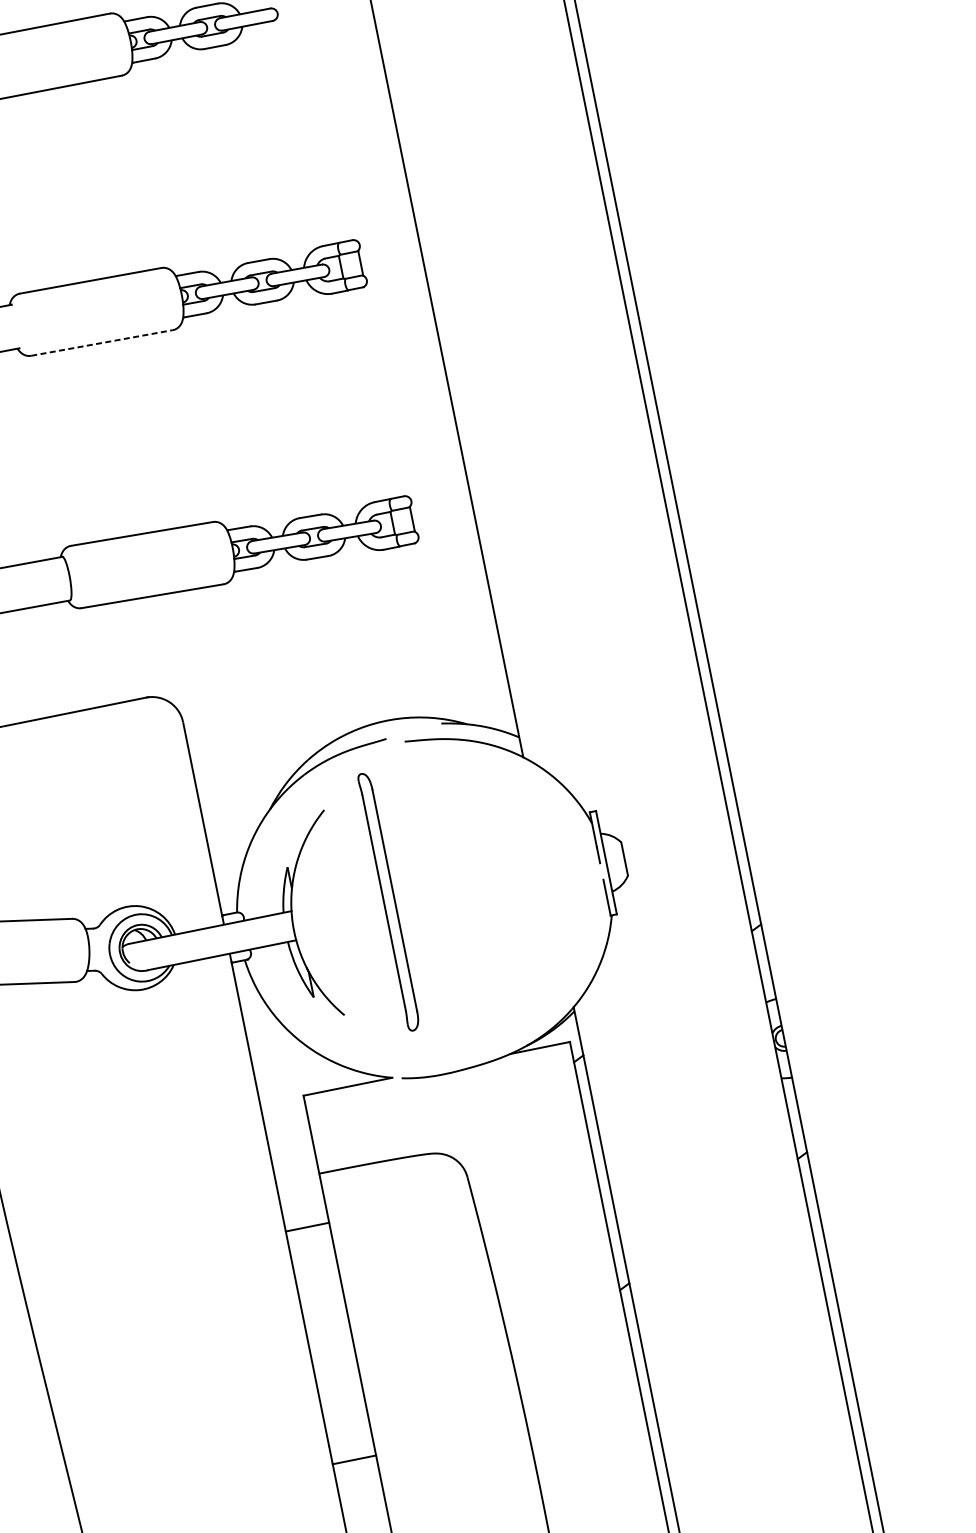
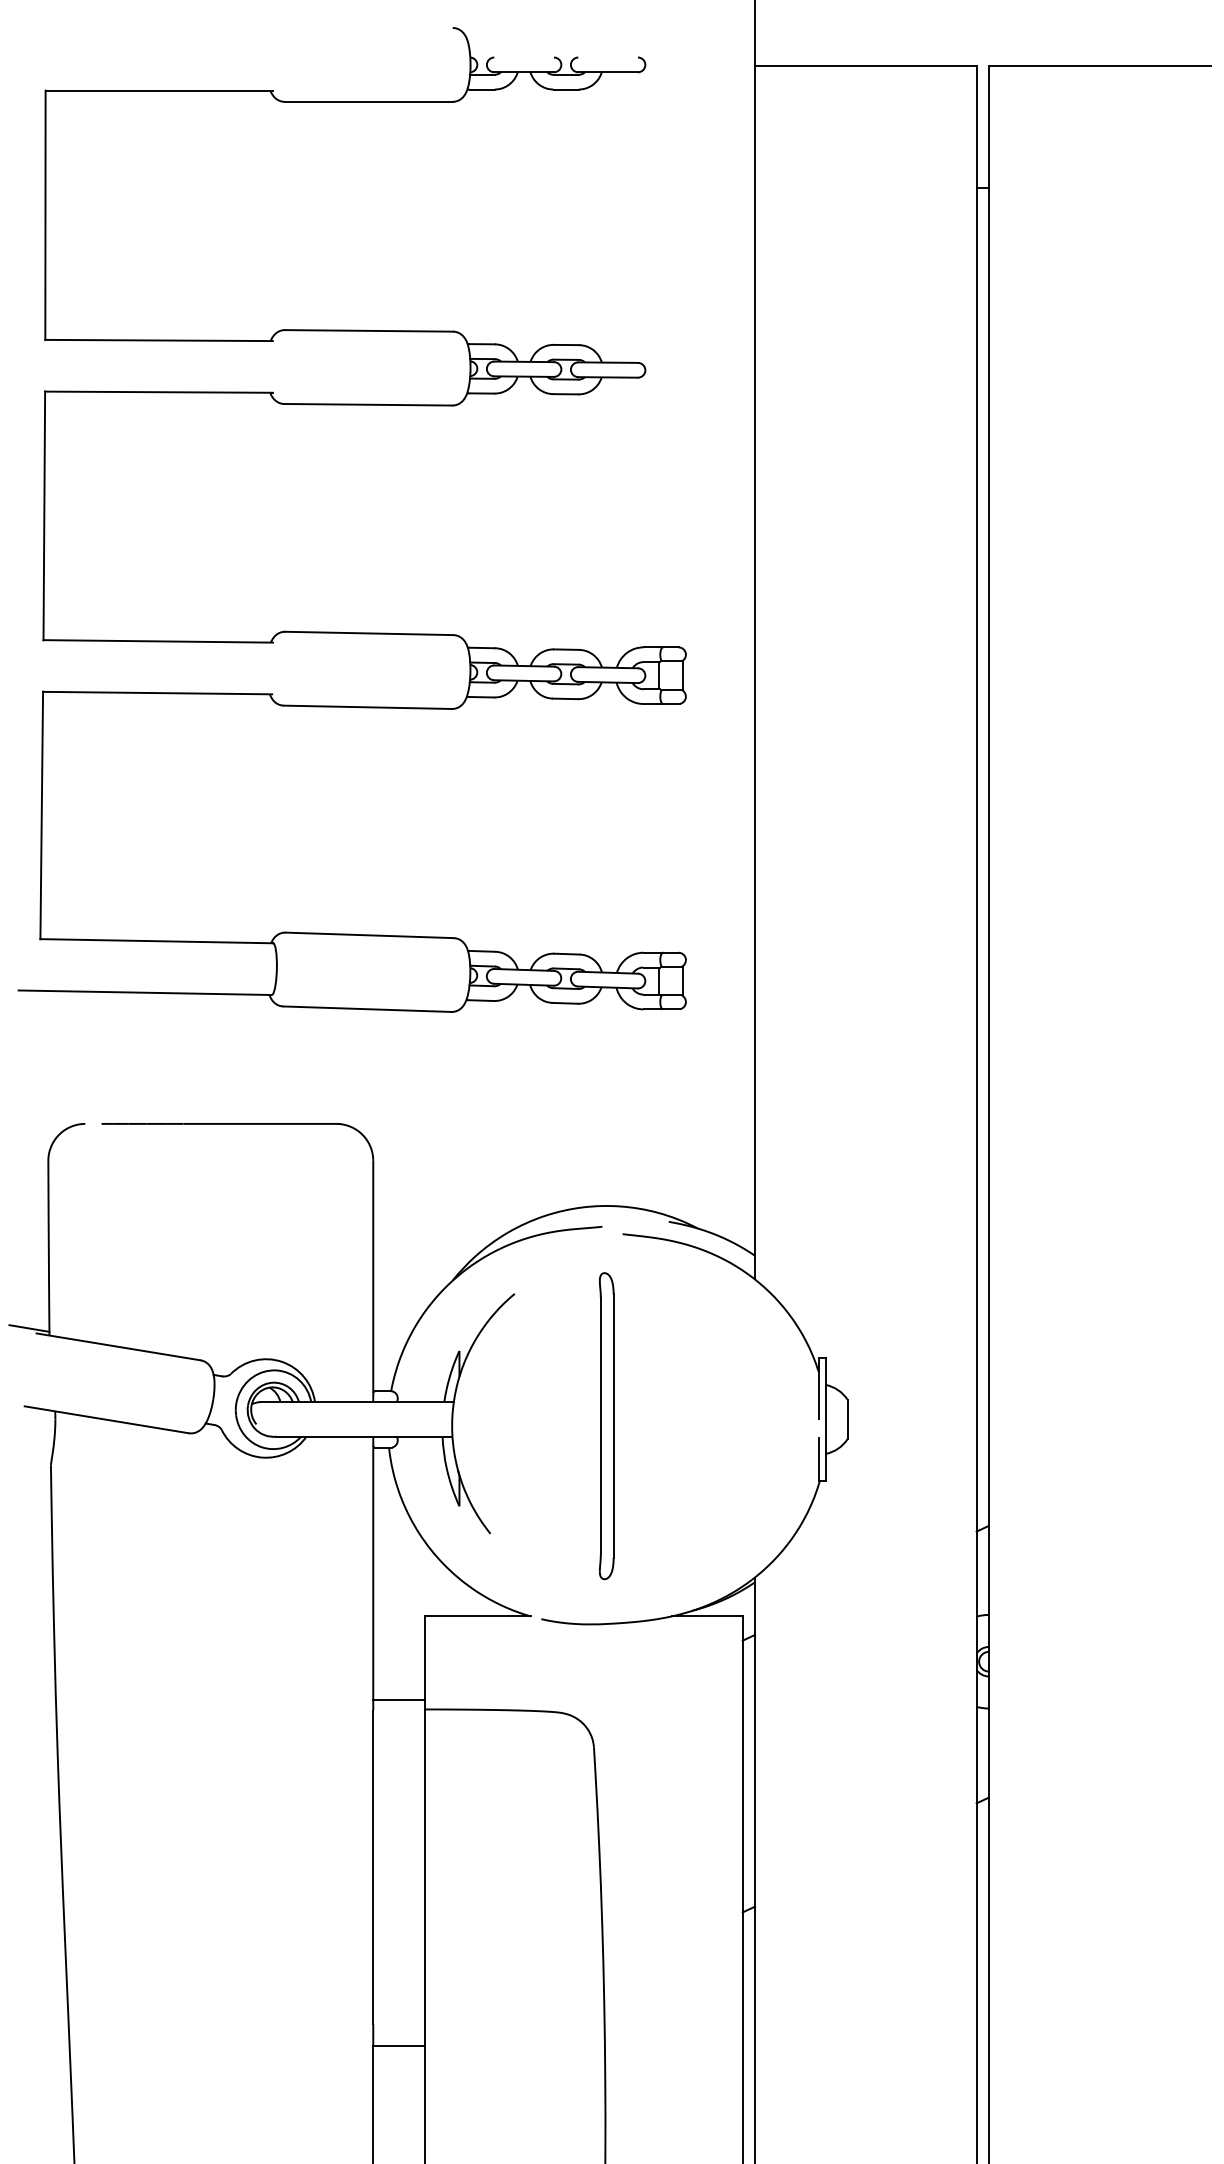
line: (102, 343) -> (368, 707), dashed -> solid
part: (388, 902) -> (606, 1426), moved
line: (307, 1227) -> (398, 1700), moved

